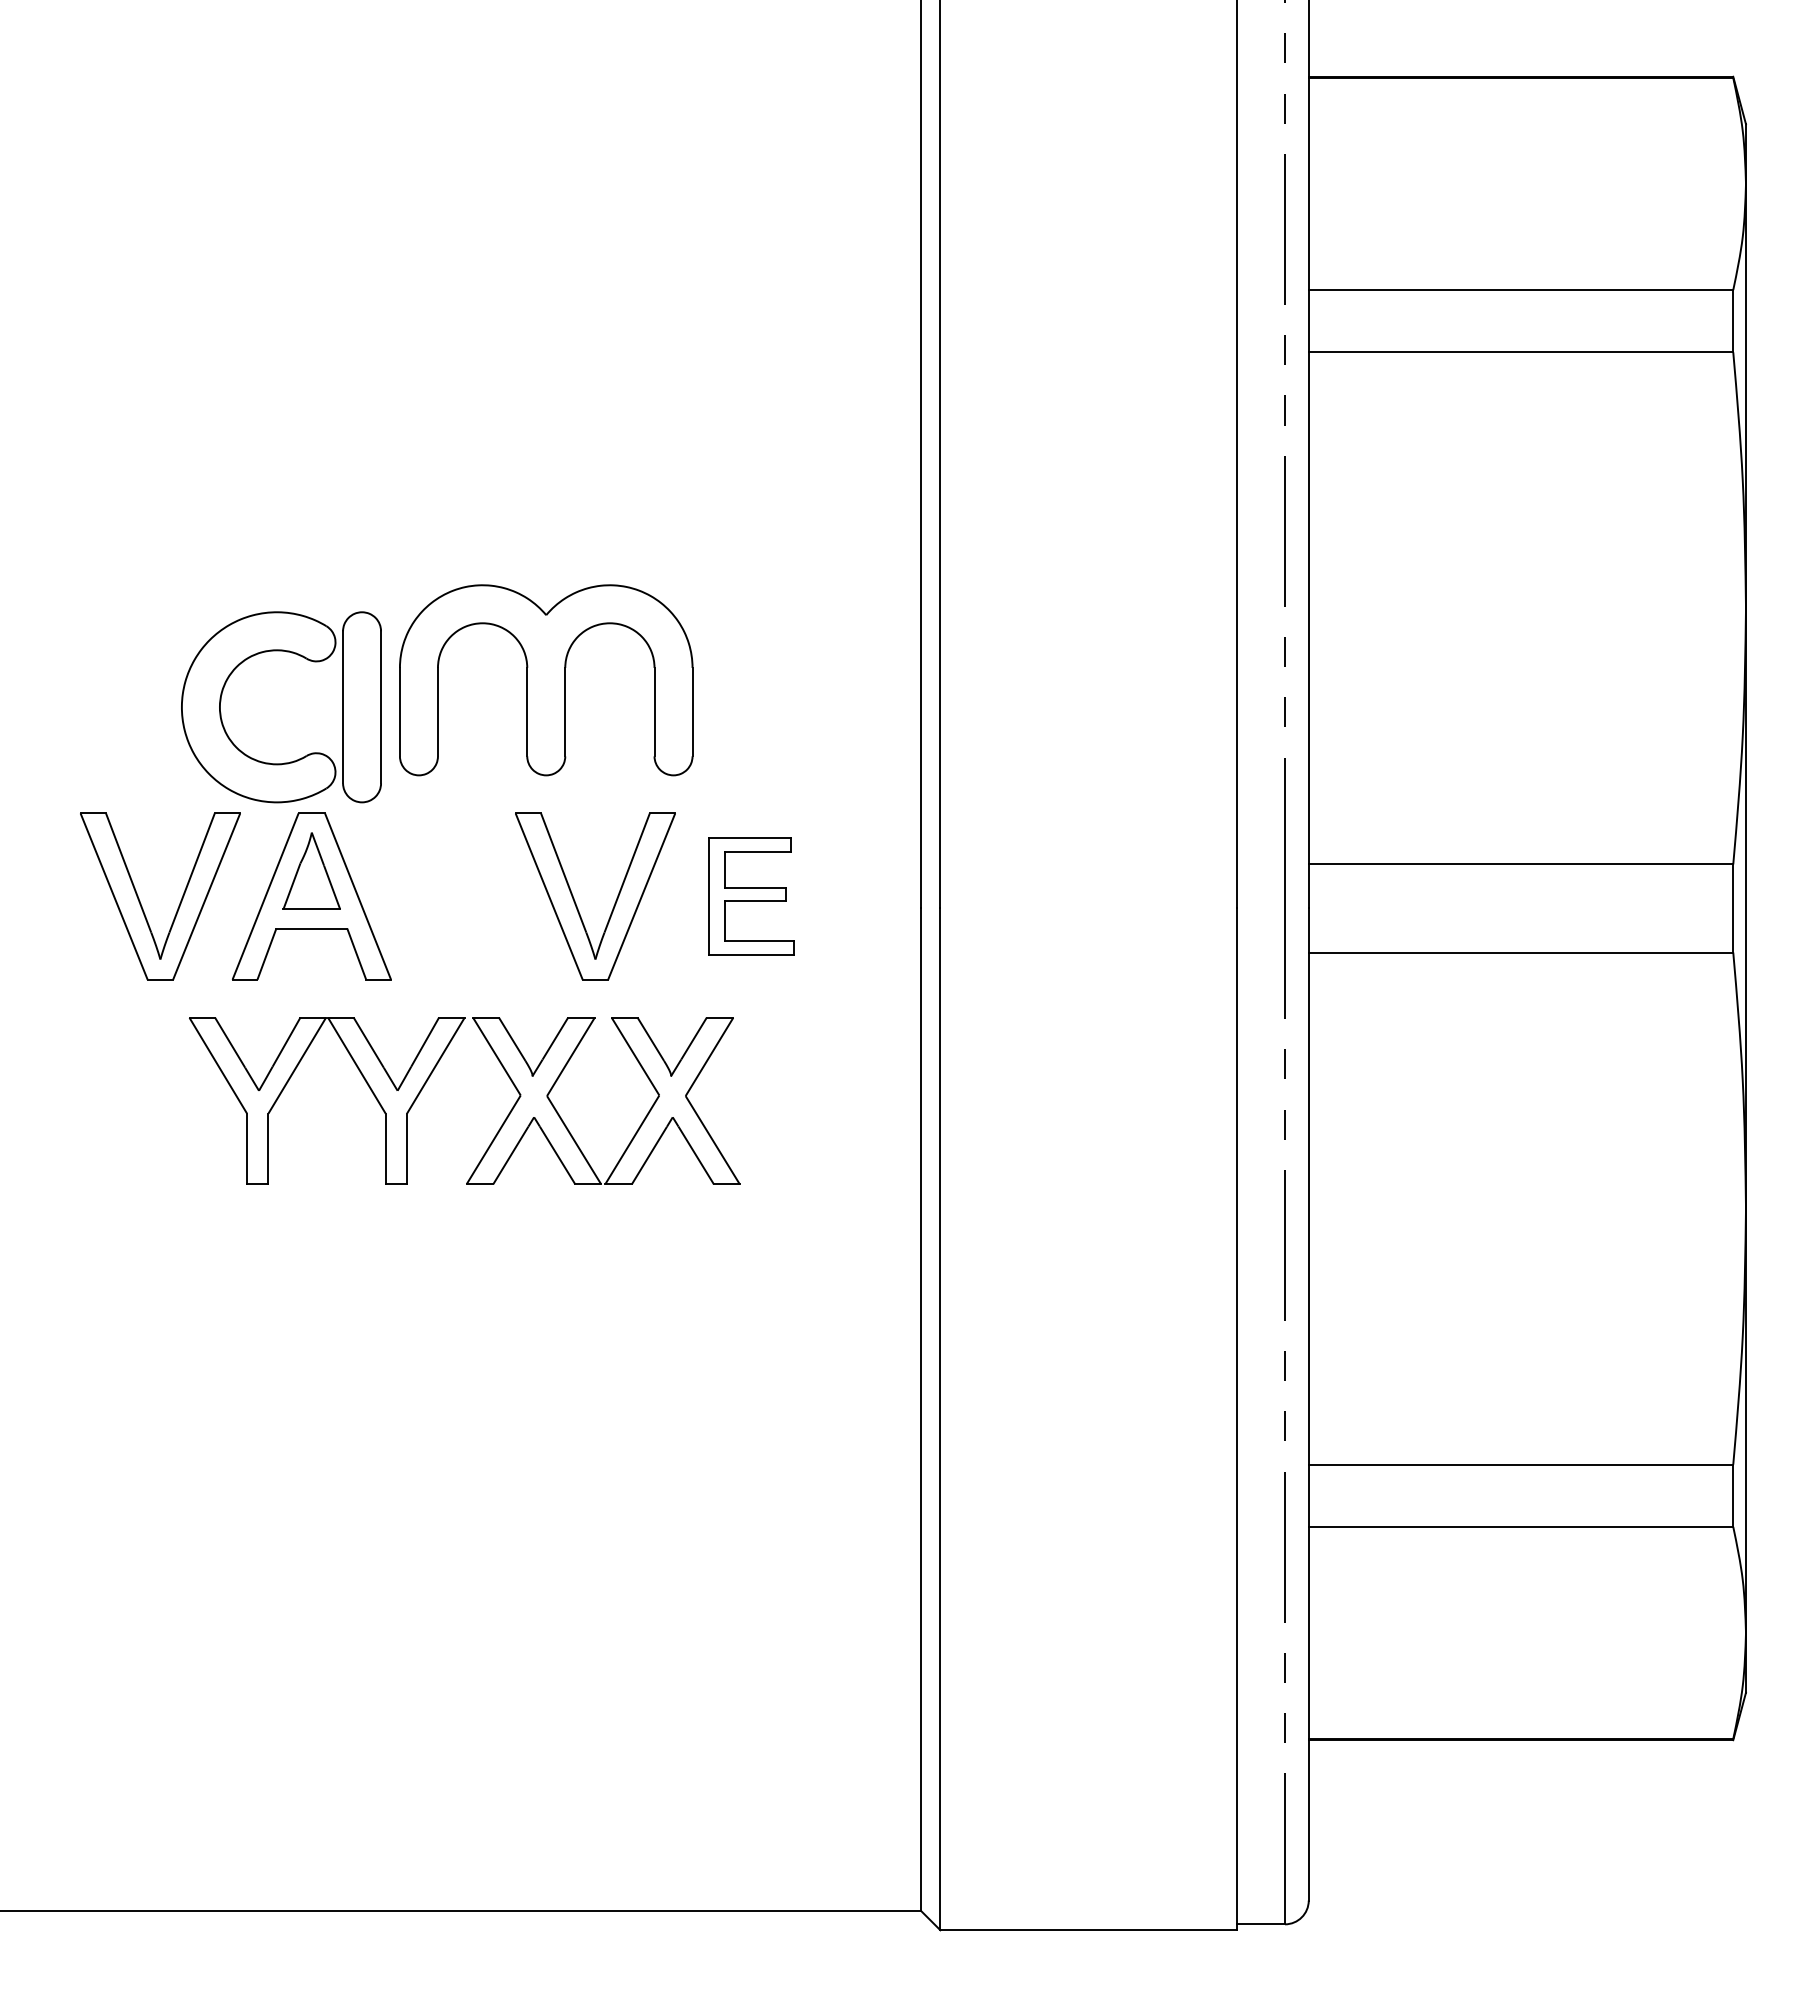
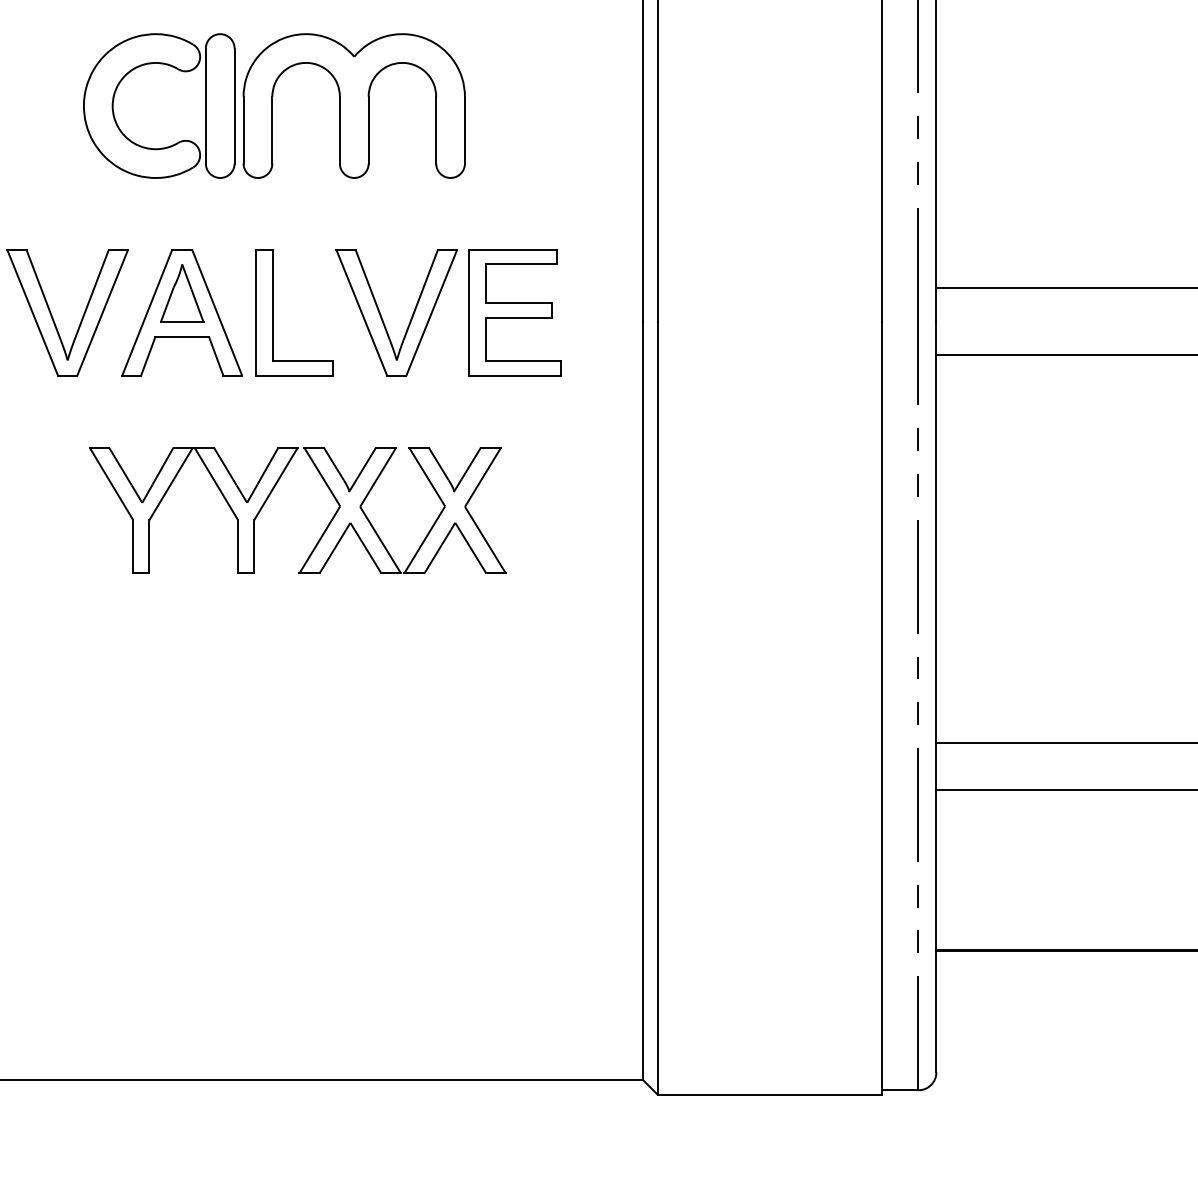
part: (305, 659) -> (177, 69), moved
part: (546, 680) -> (354, 106), moved
part: (432, 896) -> (273, 312), added
part: (750, 896) -> (514, 312), size x1.43
part: (428, 1080) -> (270, 495), moved

